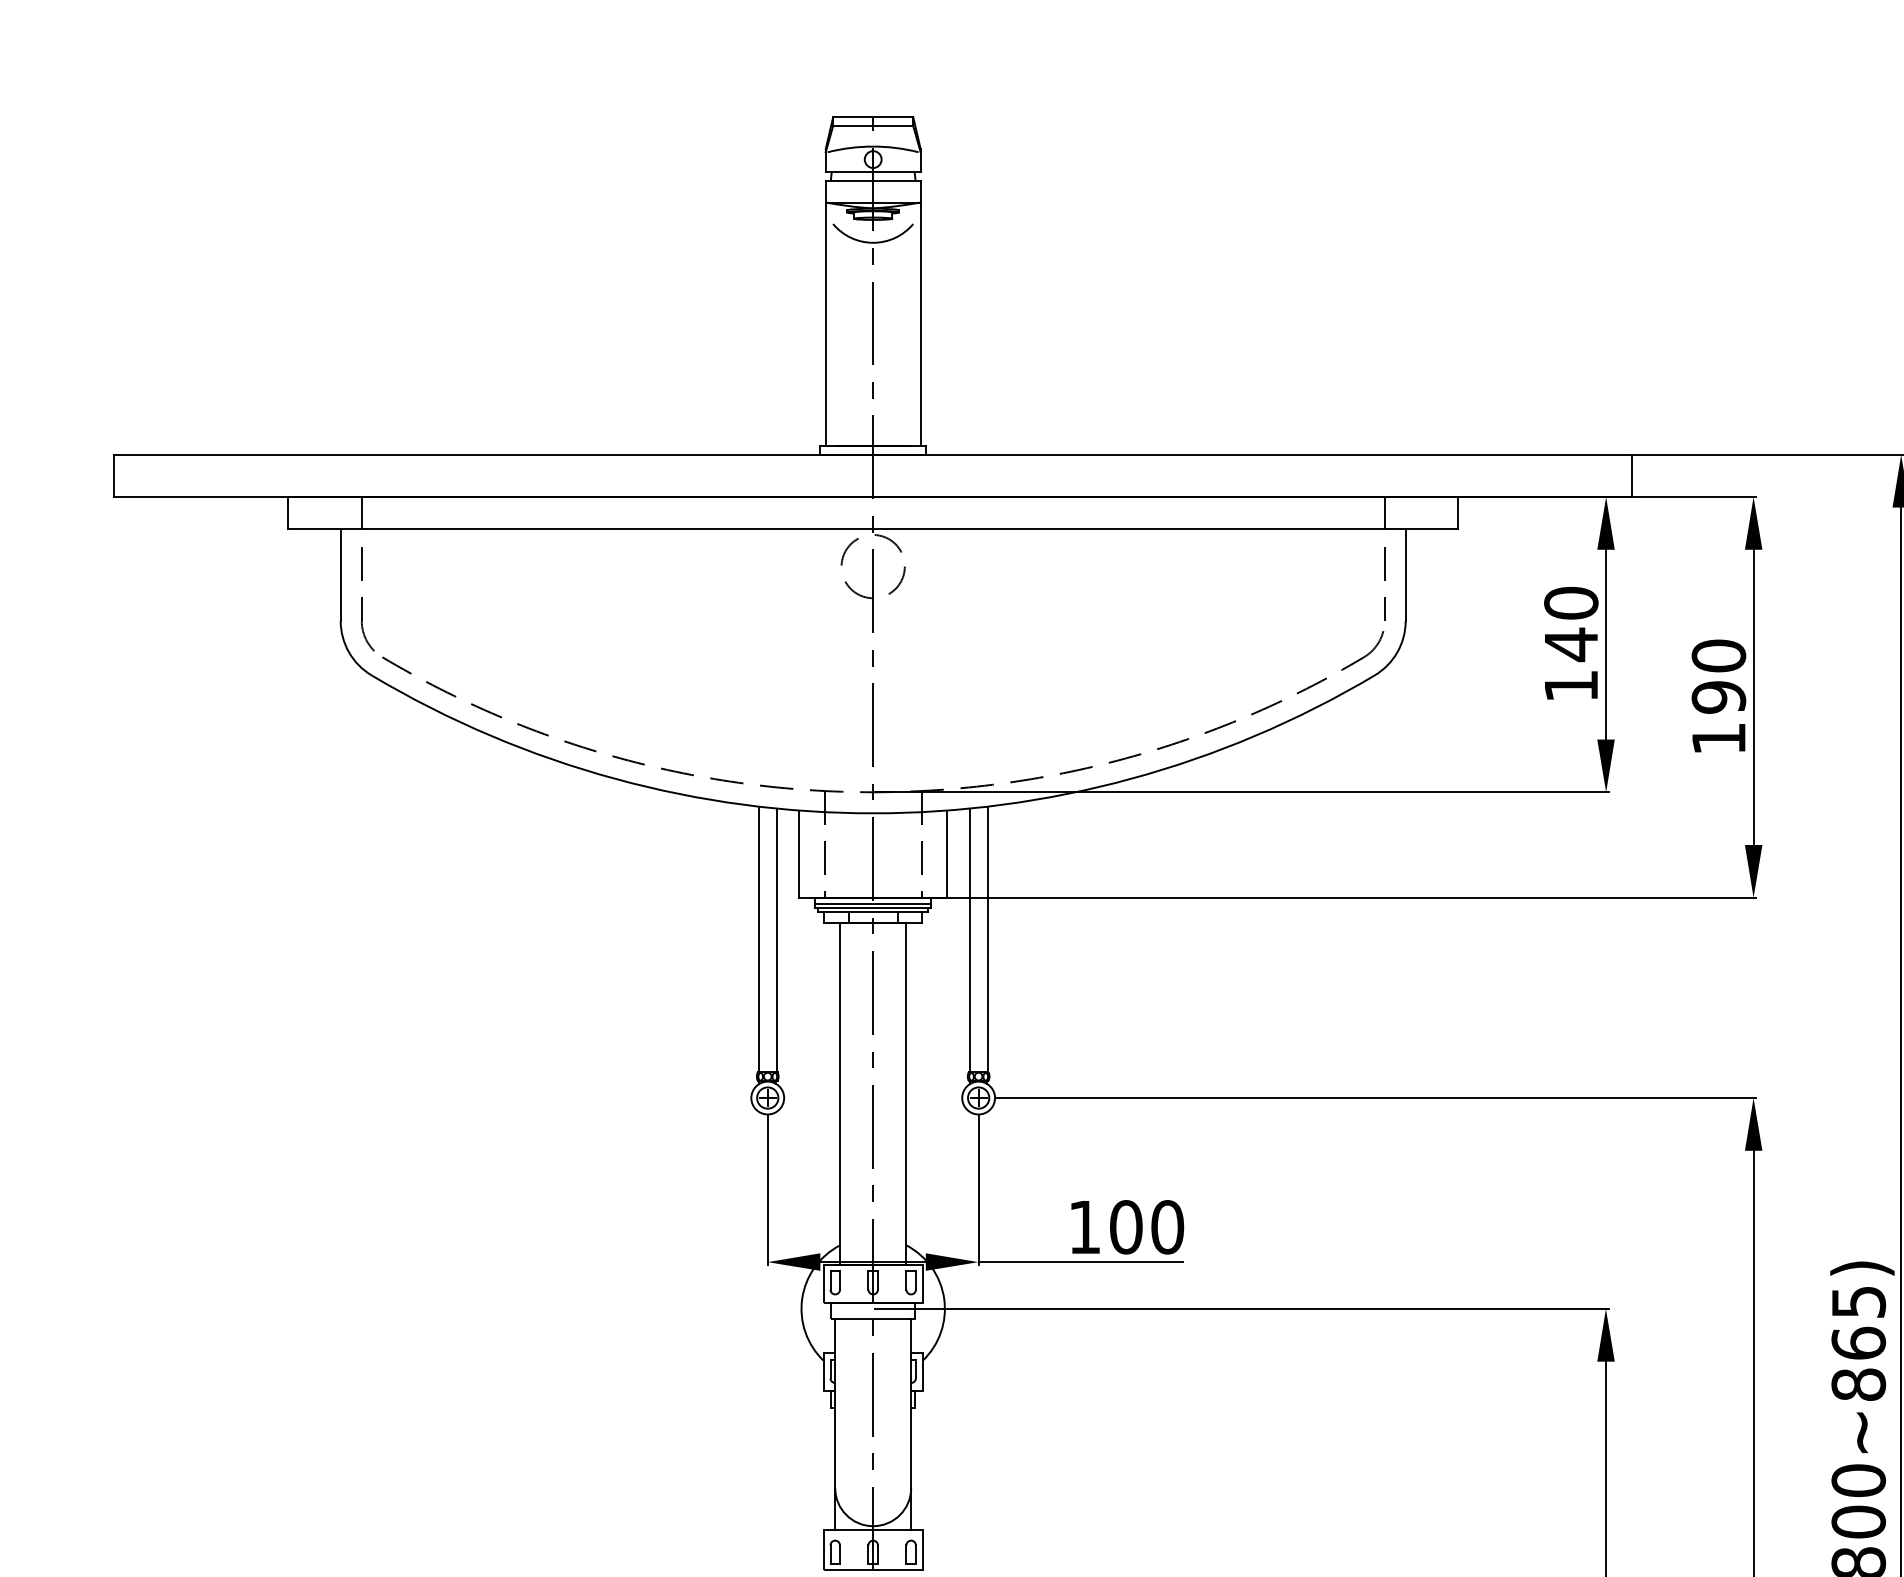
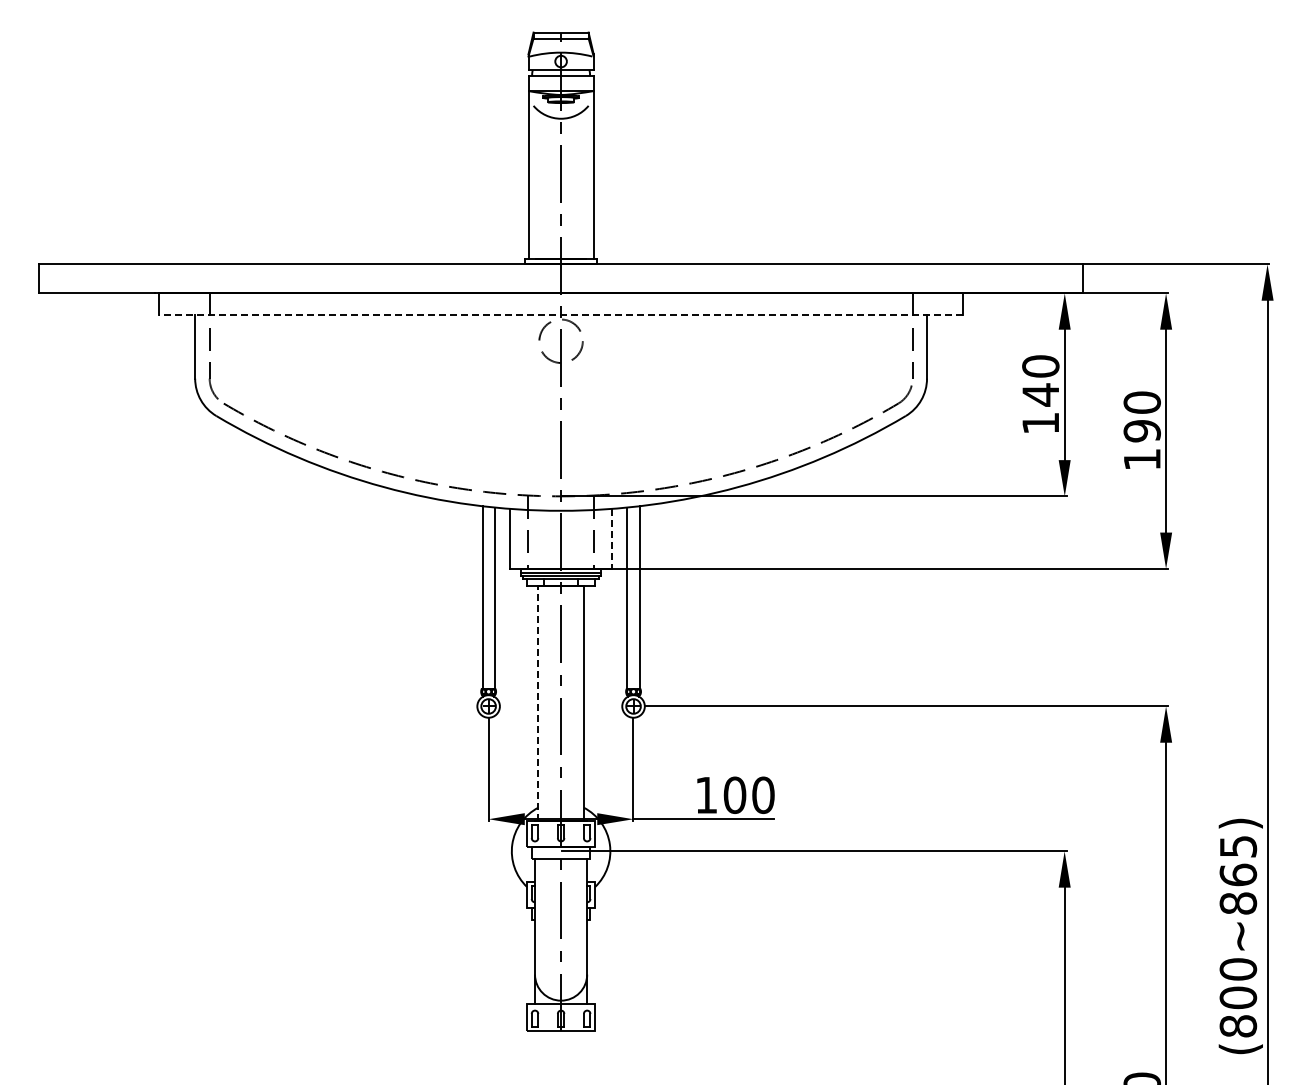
line: (872, 529) -> (560, 315), solid -> dashed
line: (946, 853) -> (611, 538), solid -> dashed
line: (840, 1093) -> (538, 703), solid -> dashed

